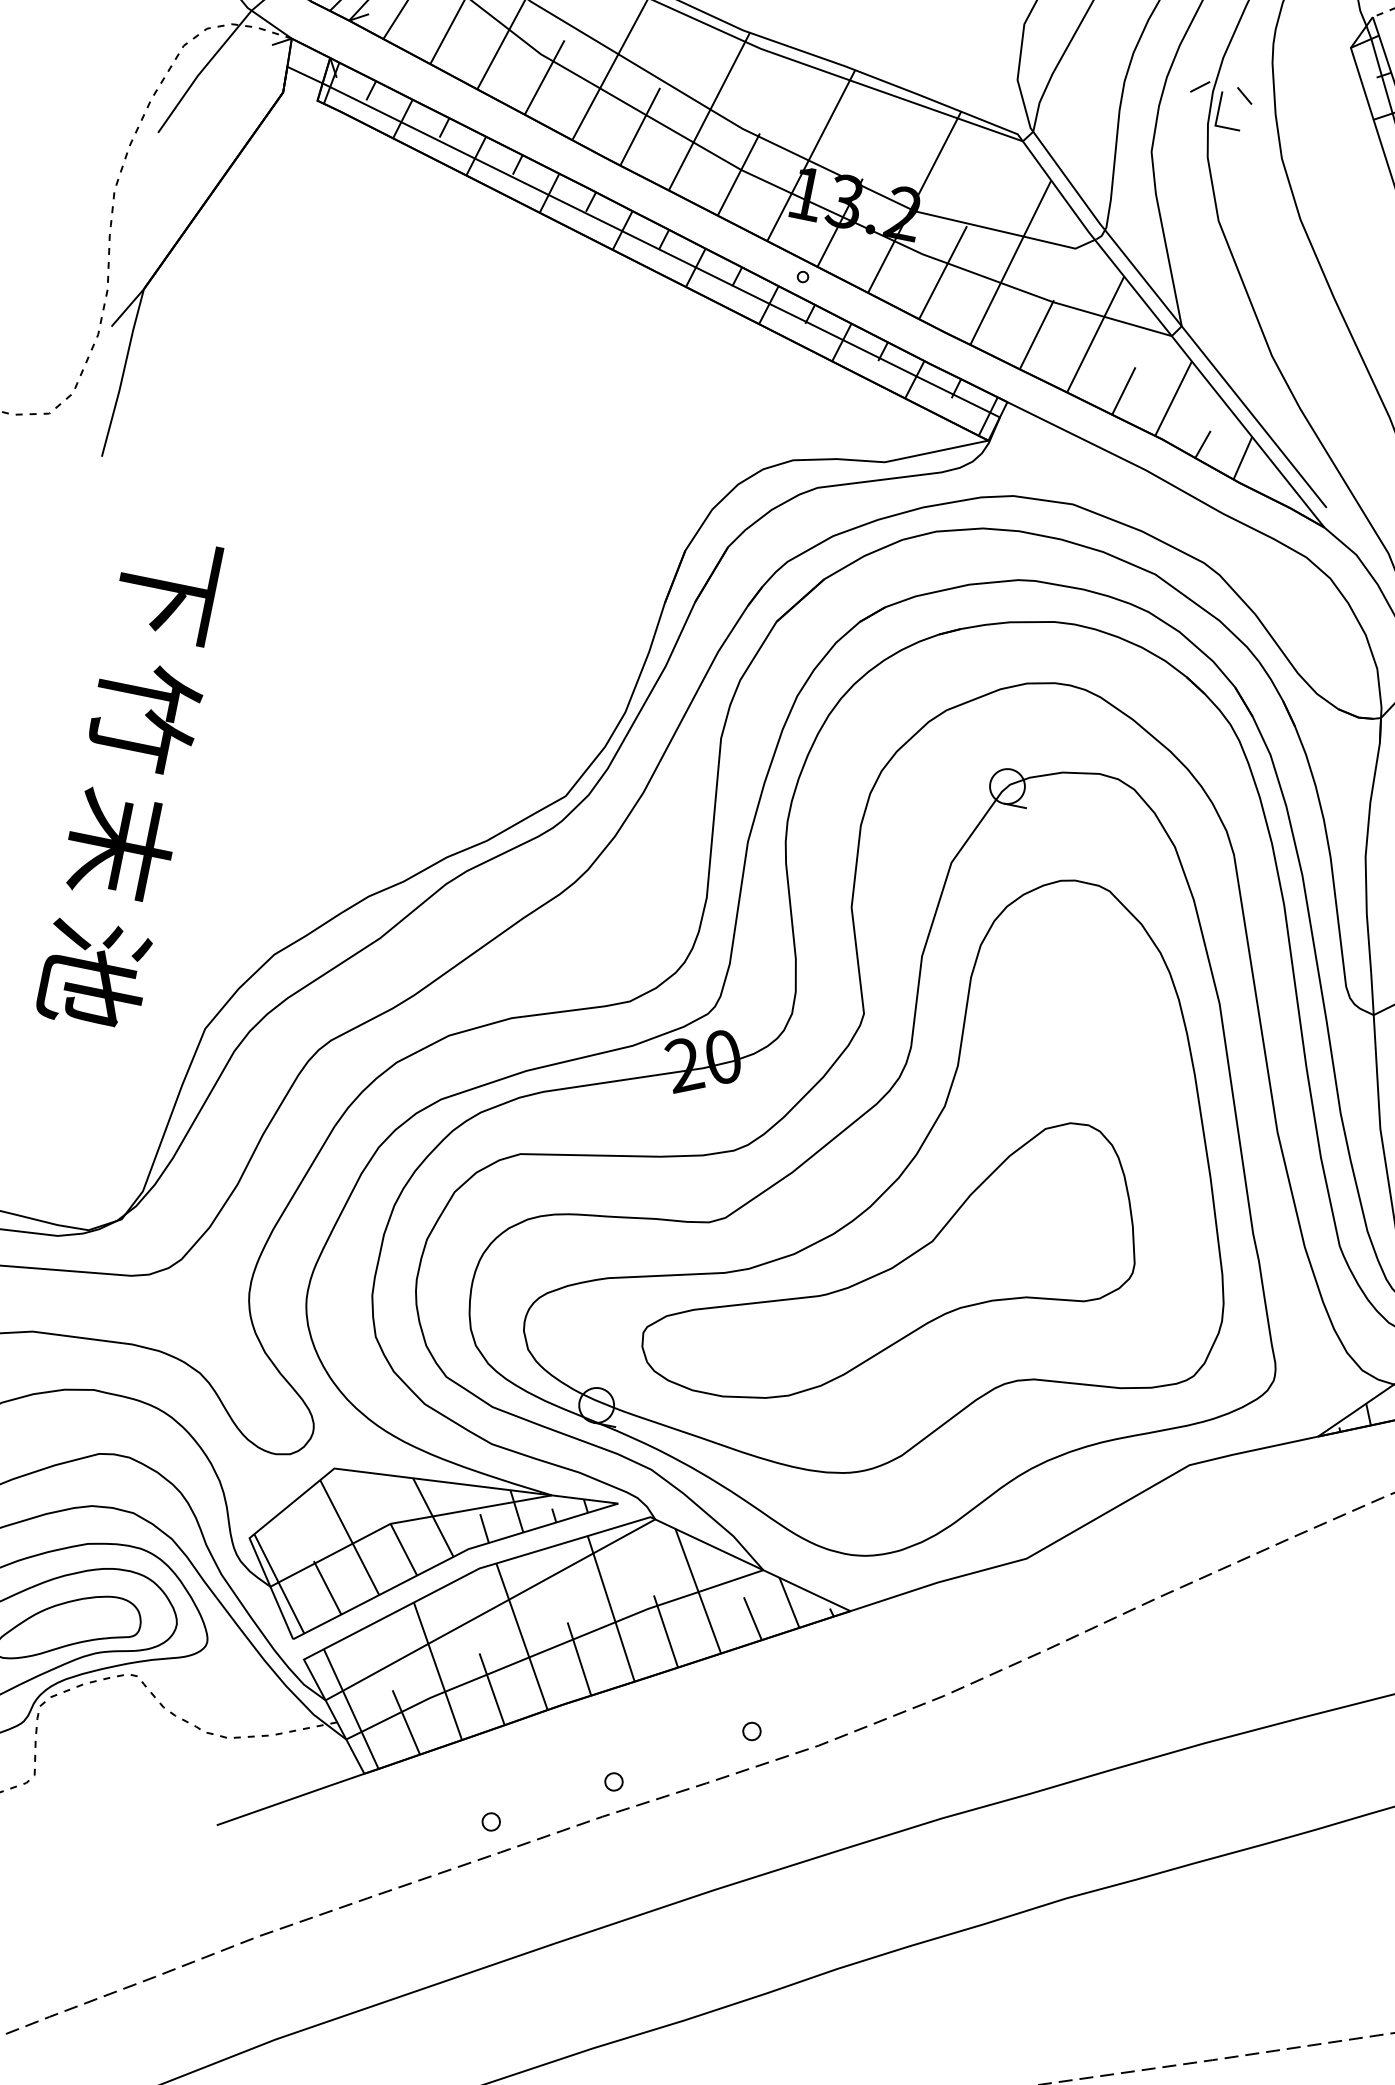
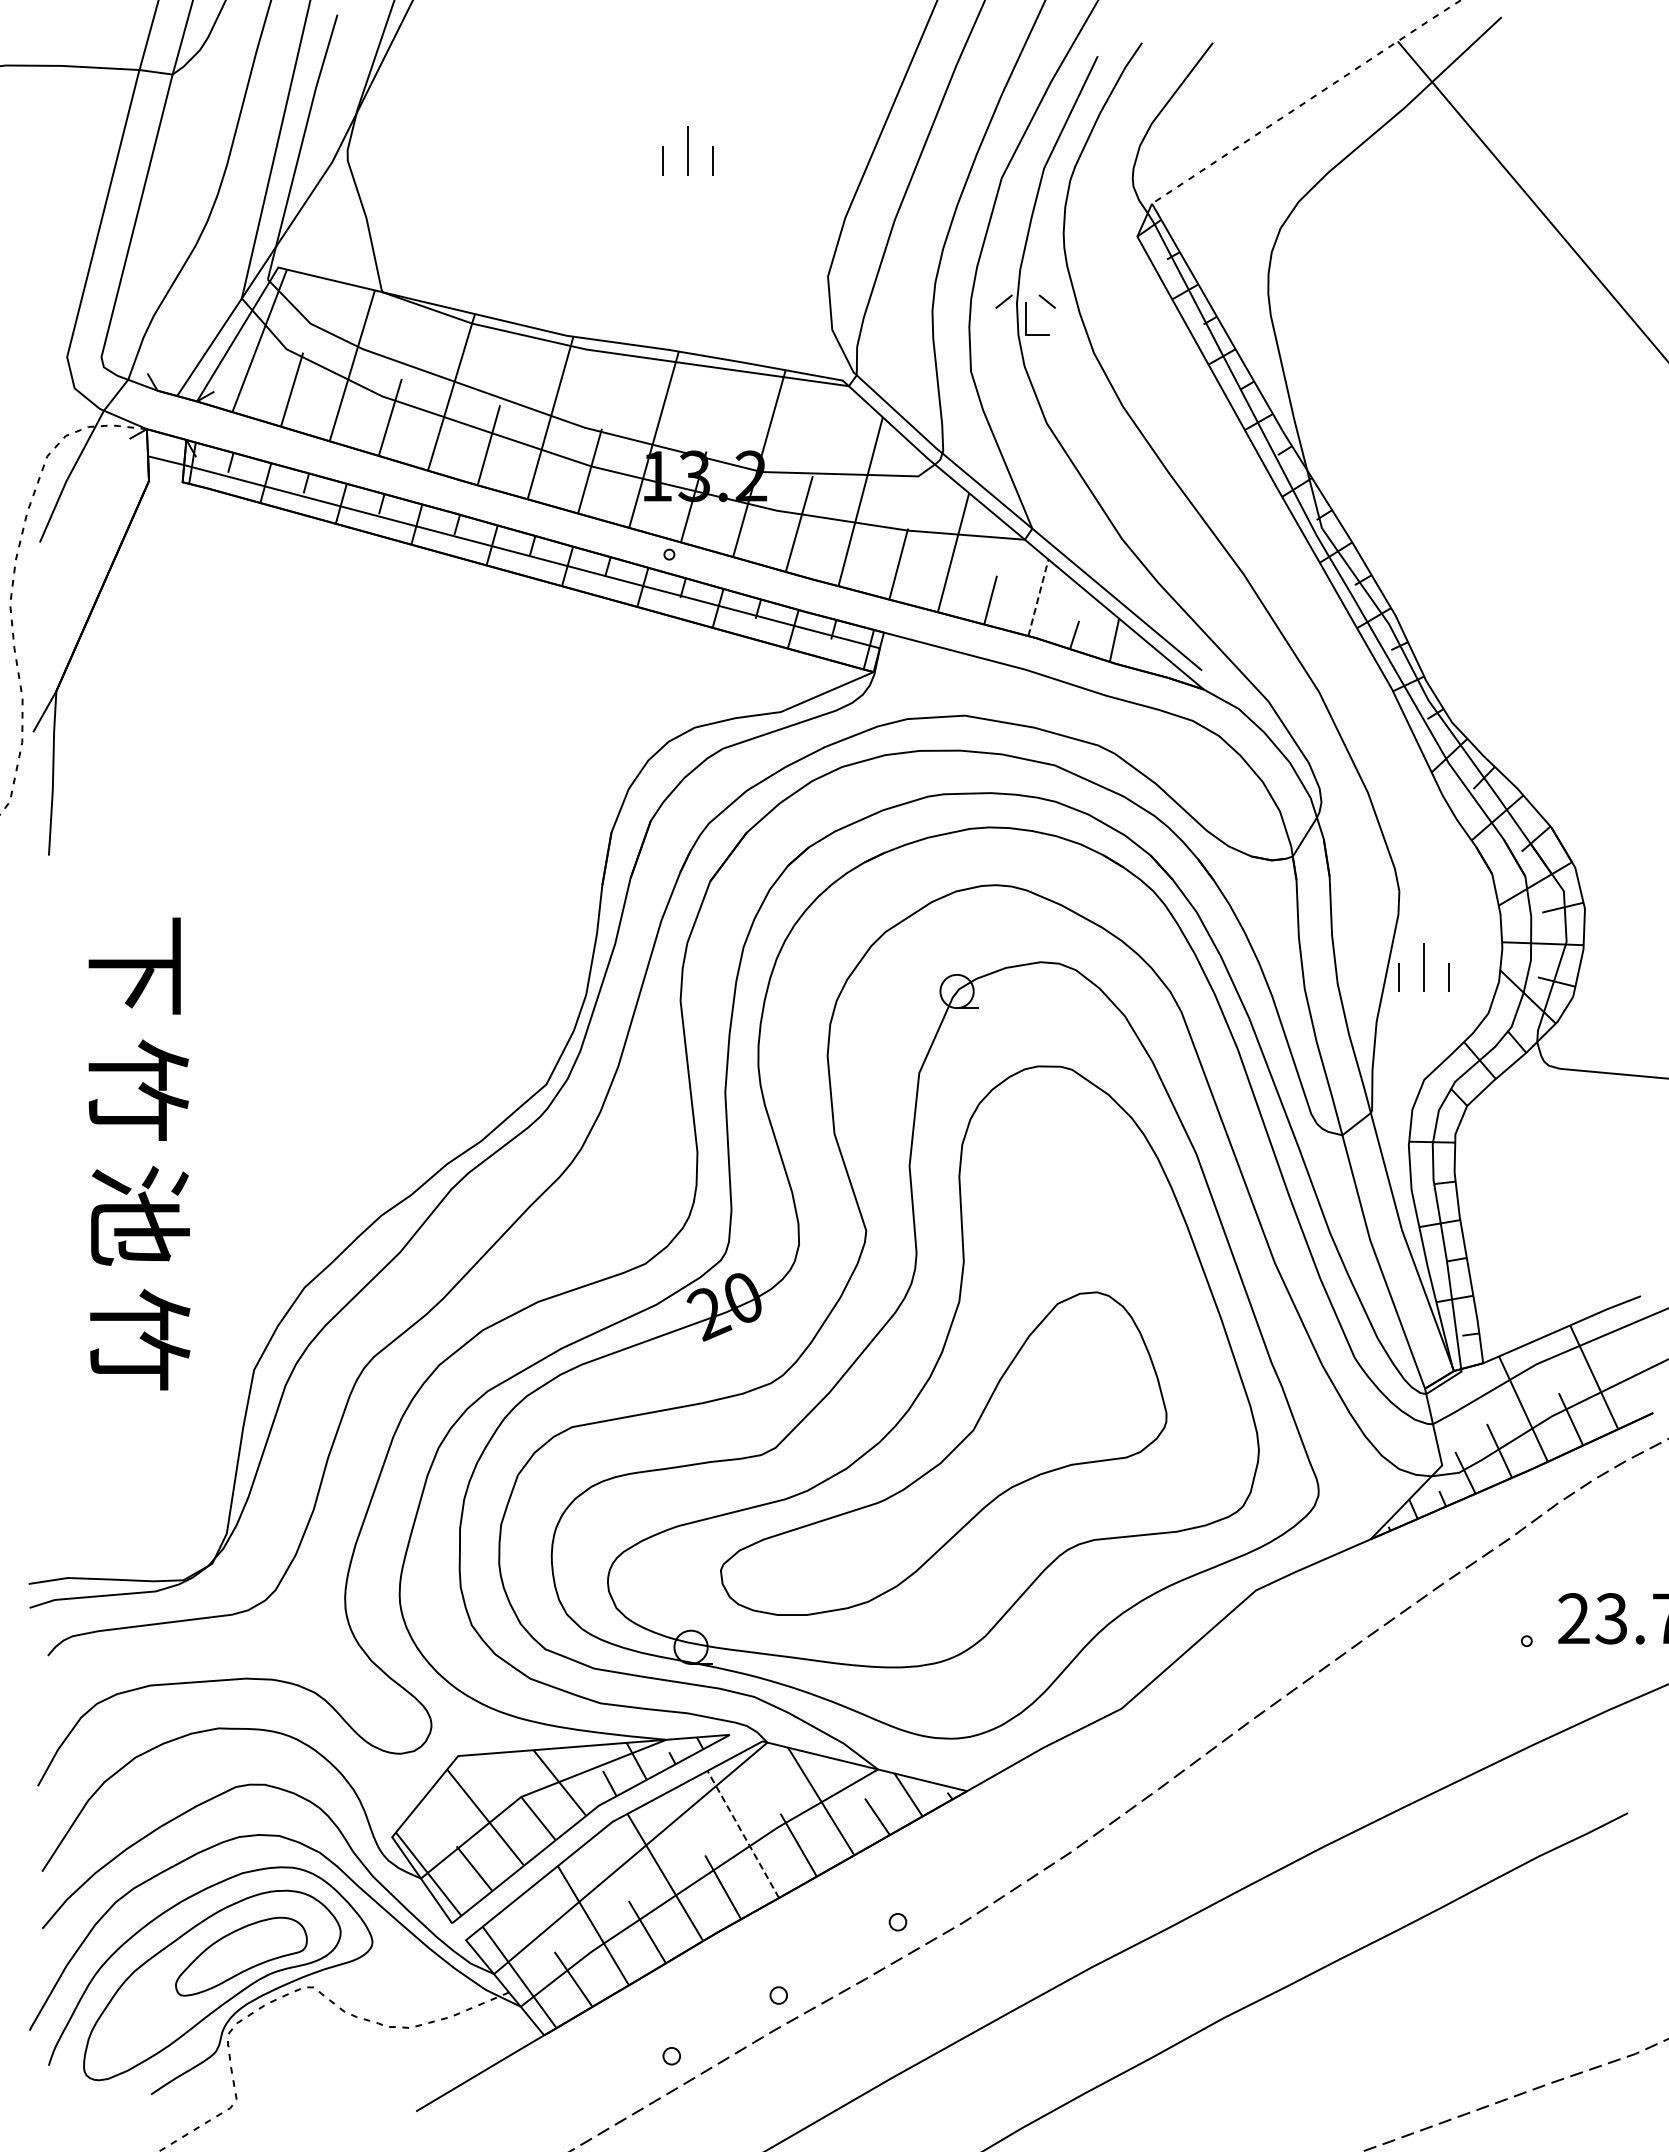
line: (1173, 398) -> (1038, 597), solid -> dashed
text: (120, 846) -> (140, 1215), 末 -> 池
text: (94, 973) -> (140, 1339), 池 -> 竹
line: (611, 1608) -> (743, 1834), solid -> dashed

